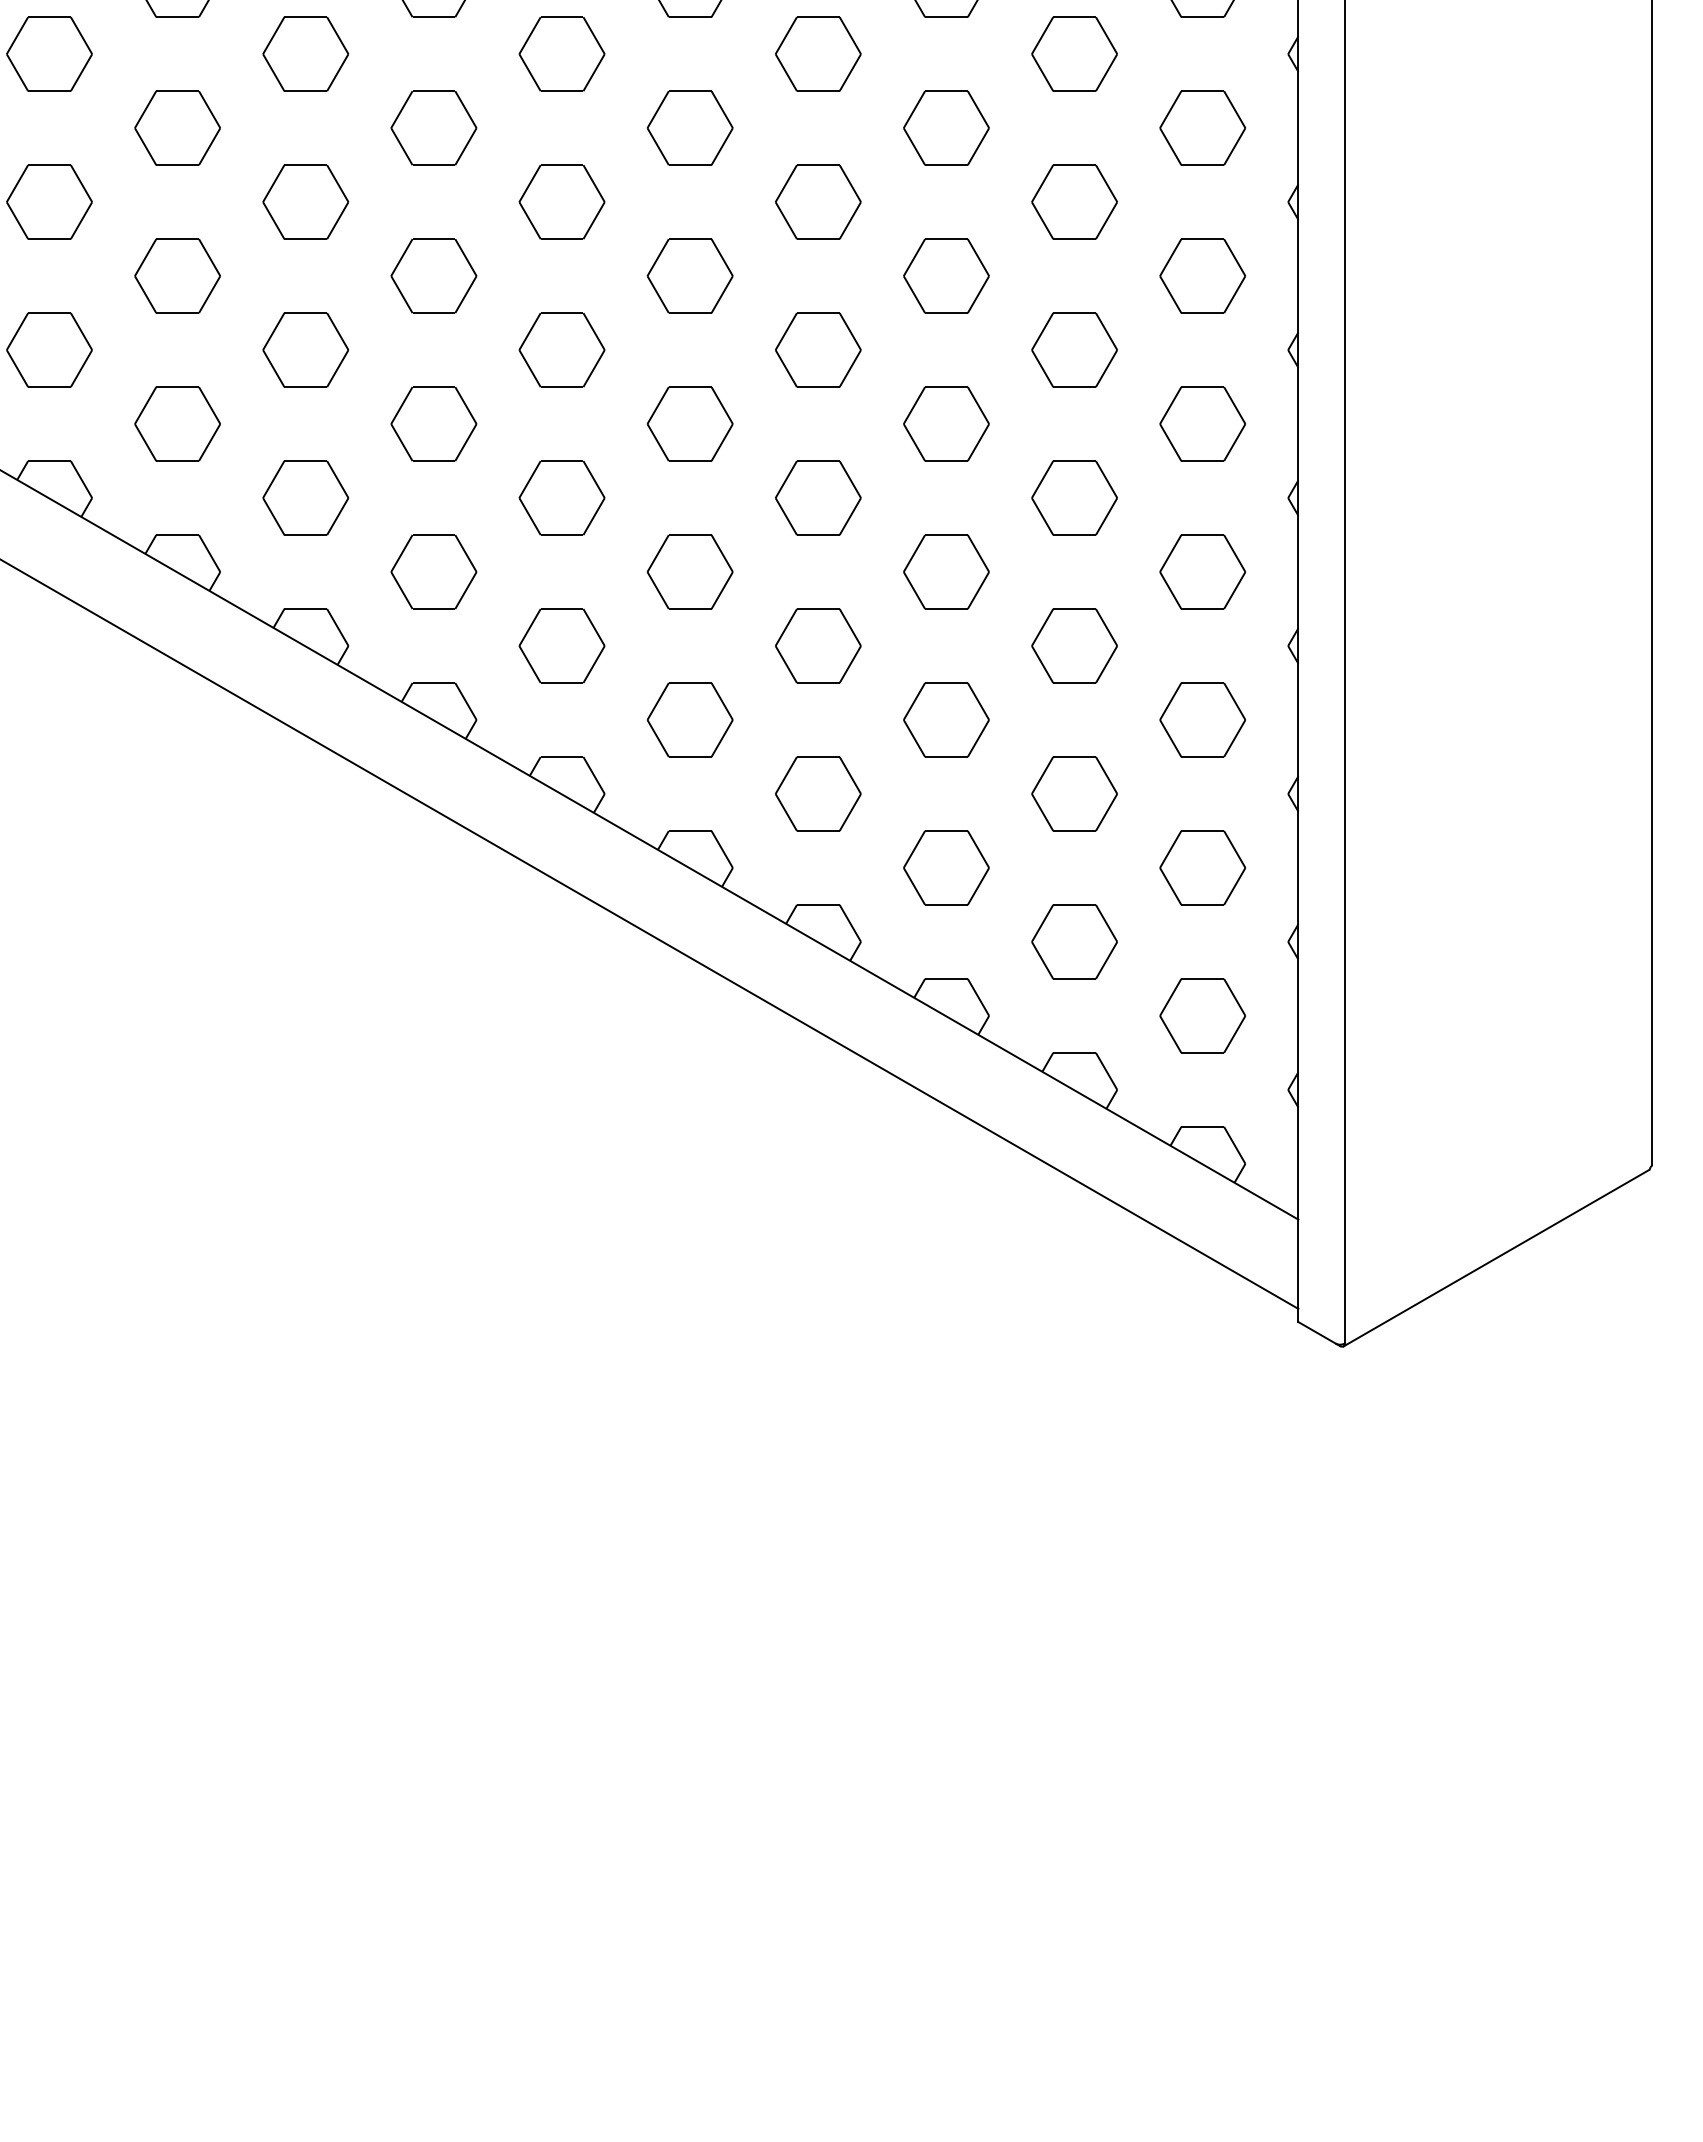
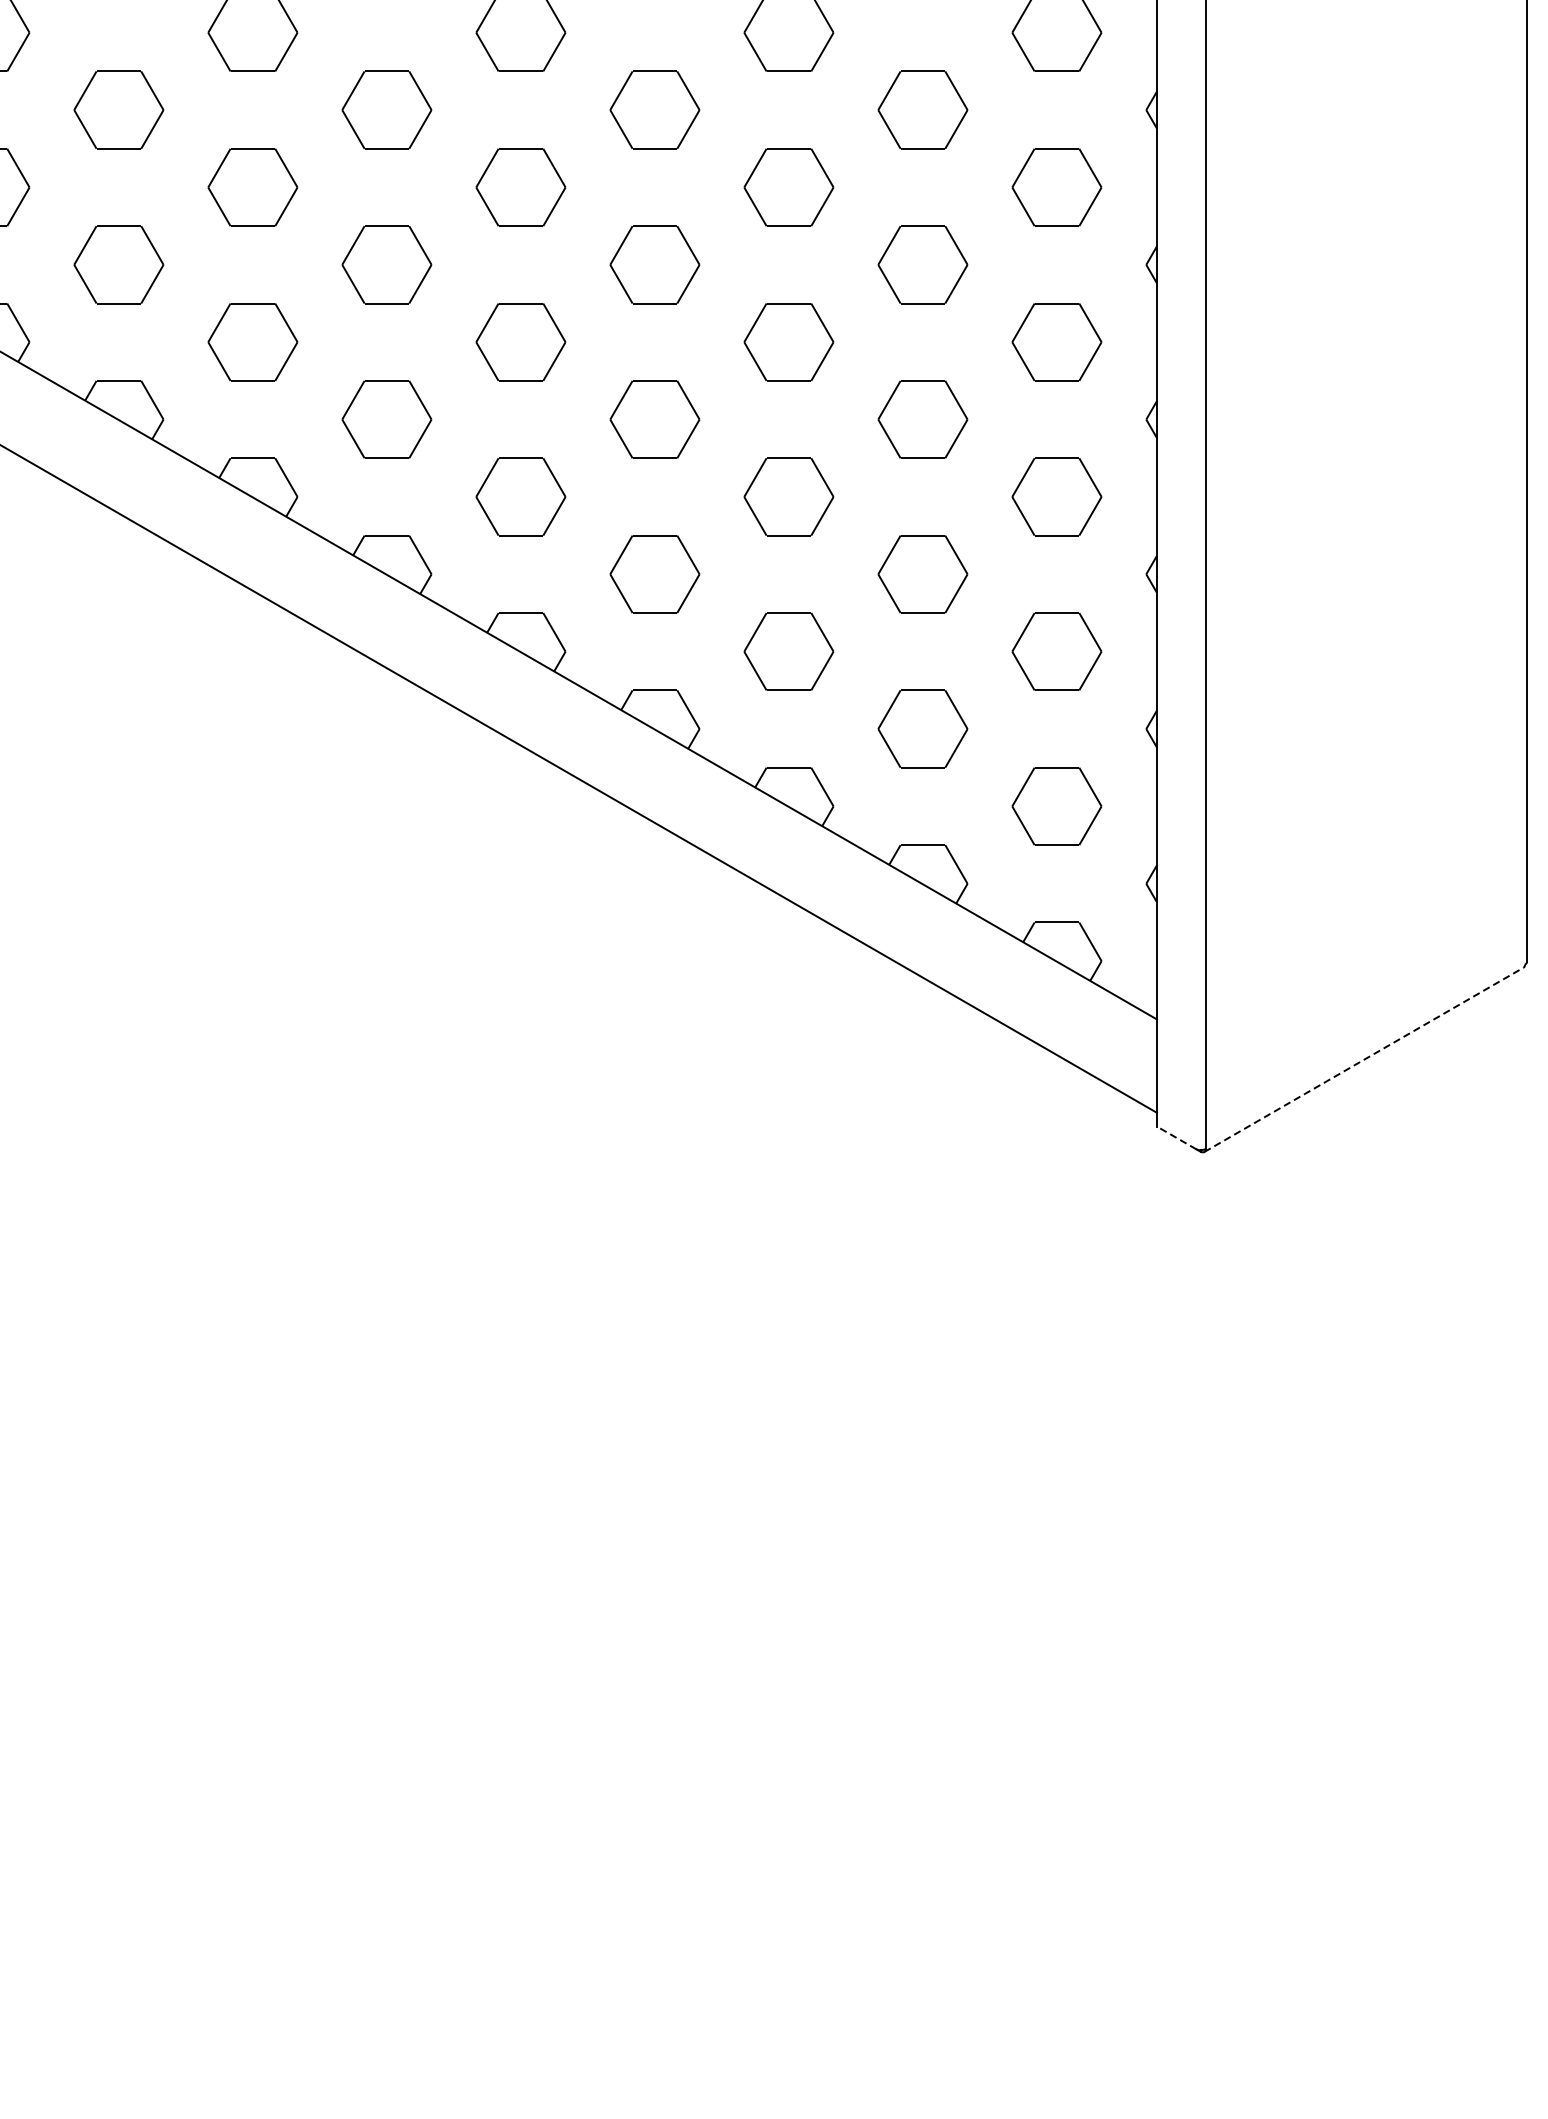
line: (1496, 1257) -> (1364, 1059), solid -> dashed
line: (1317, 1332) -> (1176, 1137), solid -> dashed

